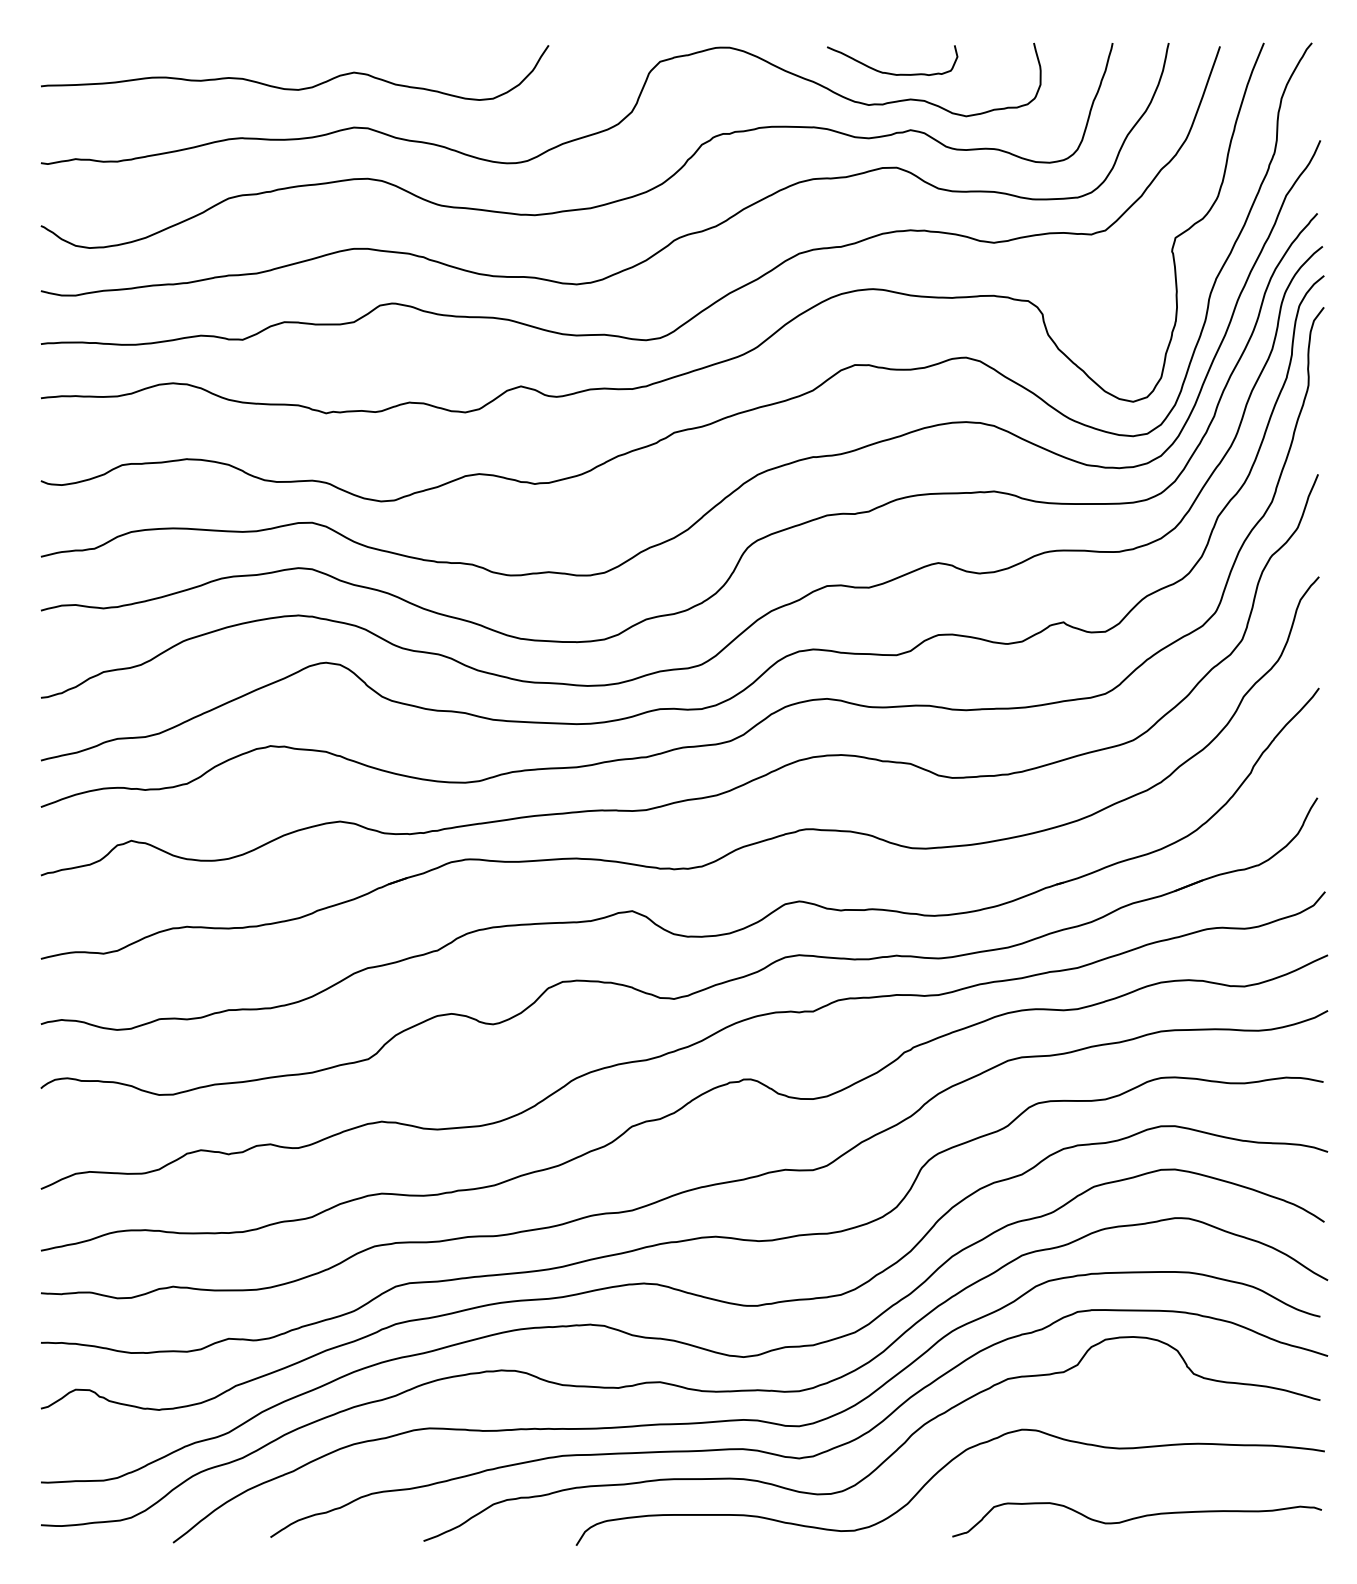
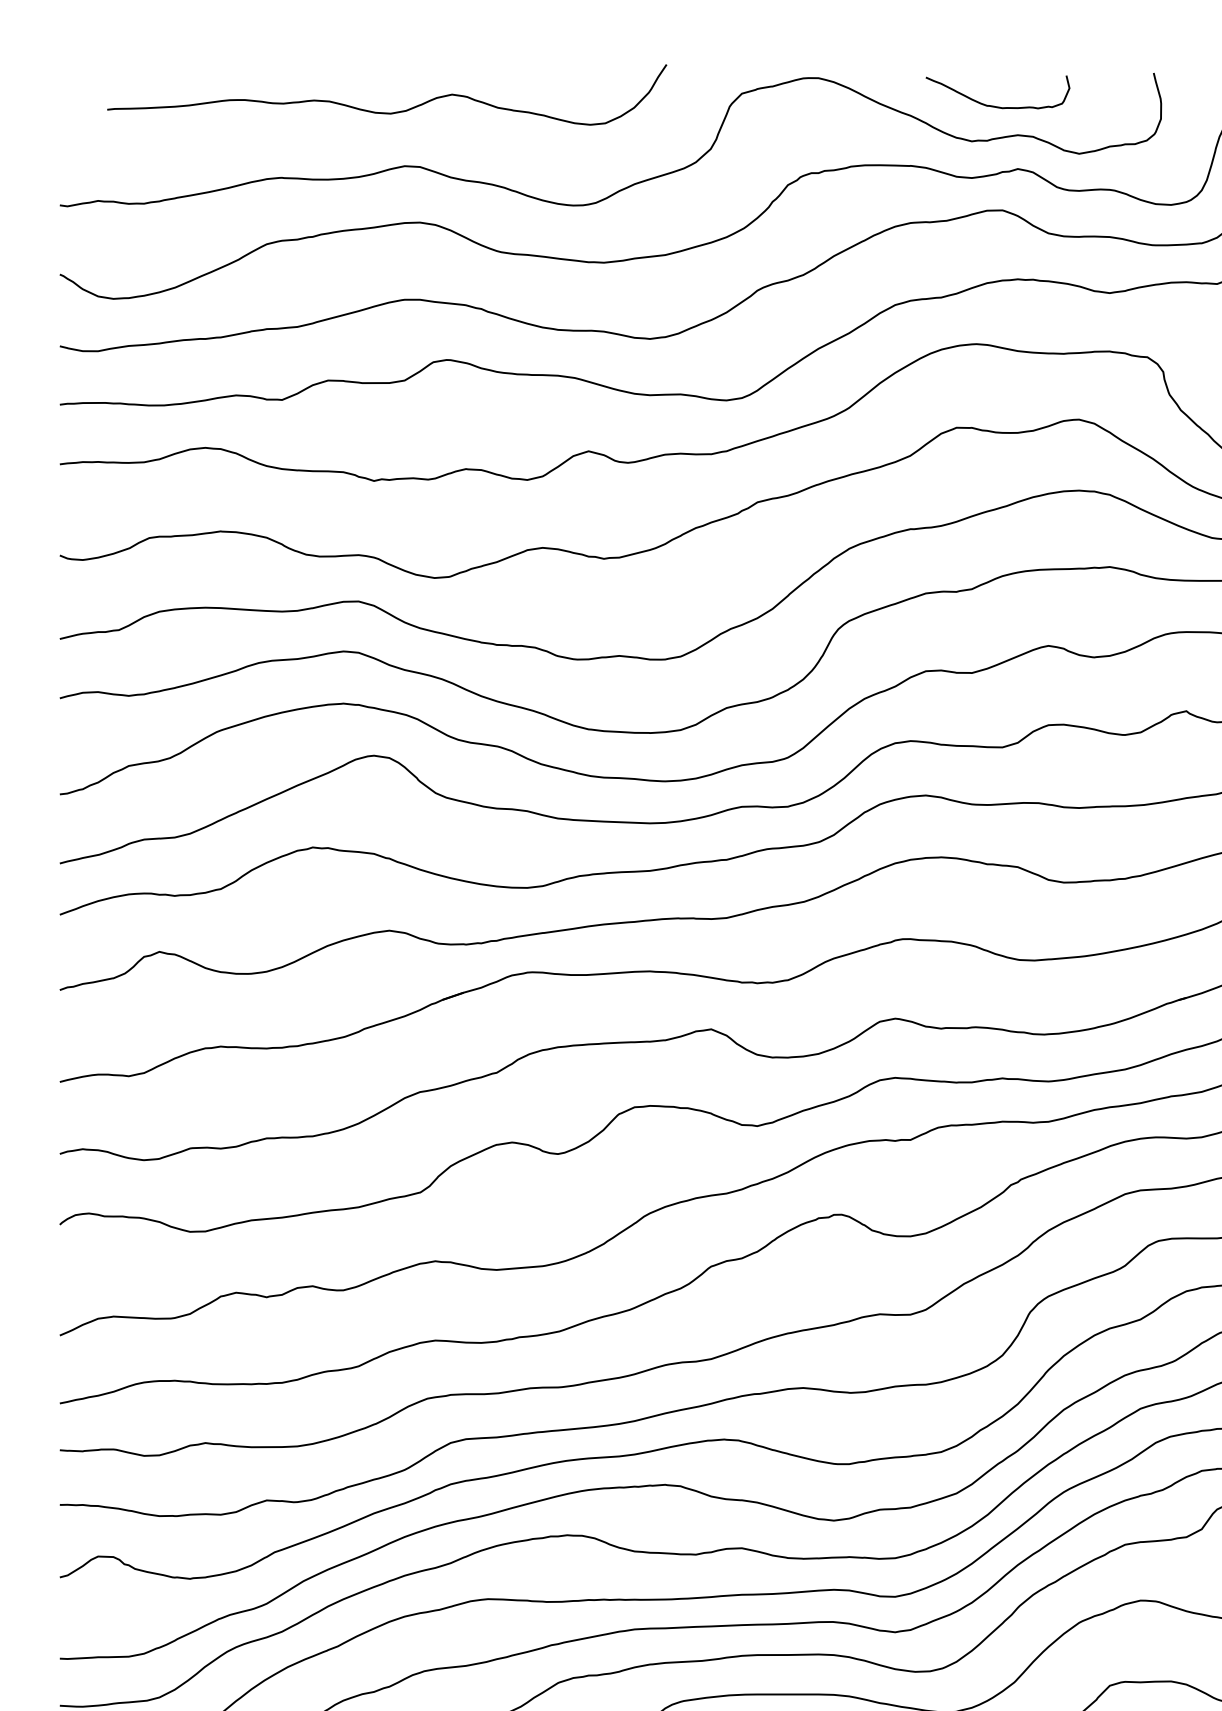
curve: (295, 88) -> (387, 112), moved

